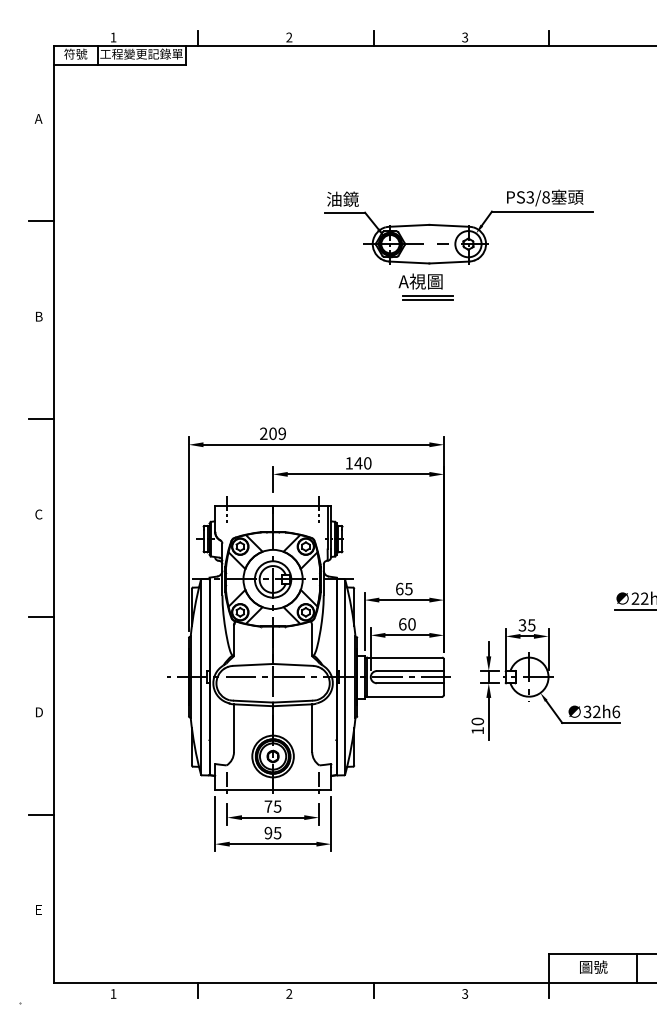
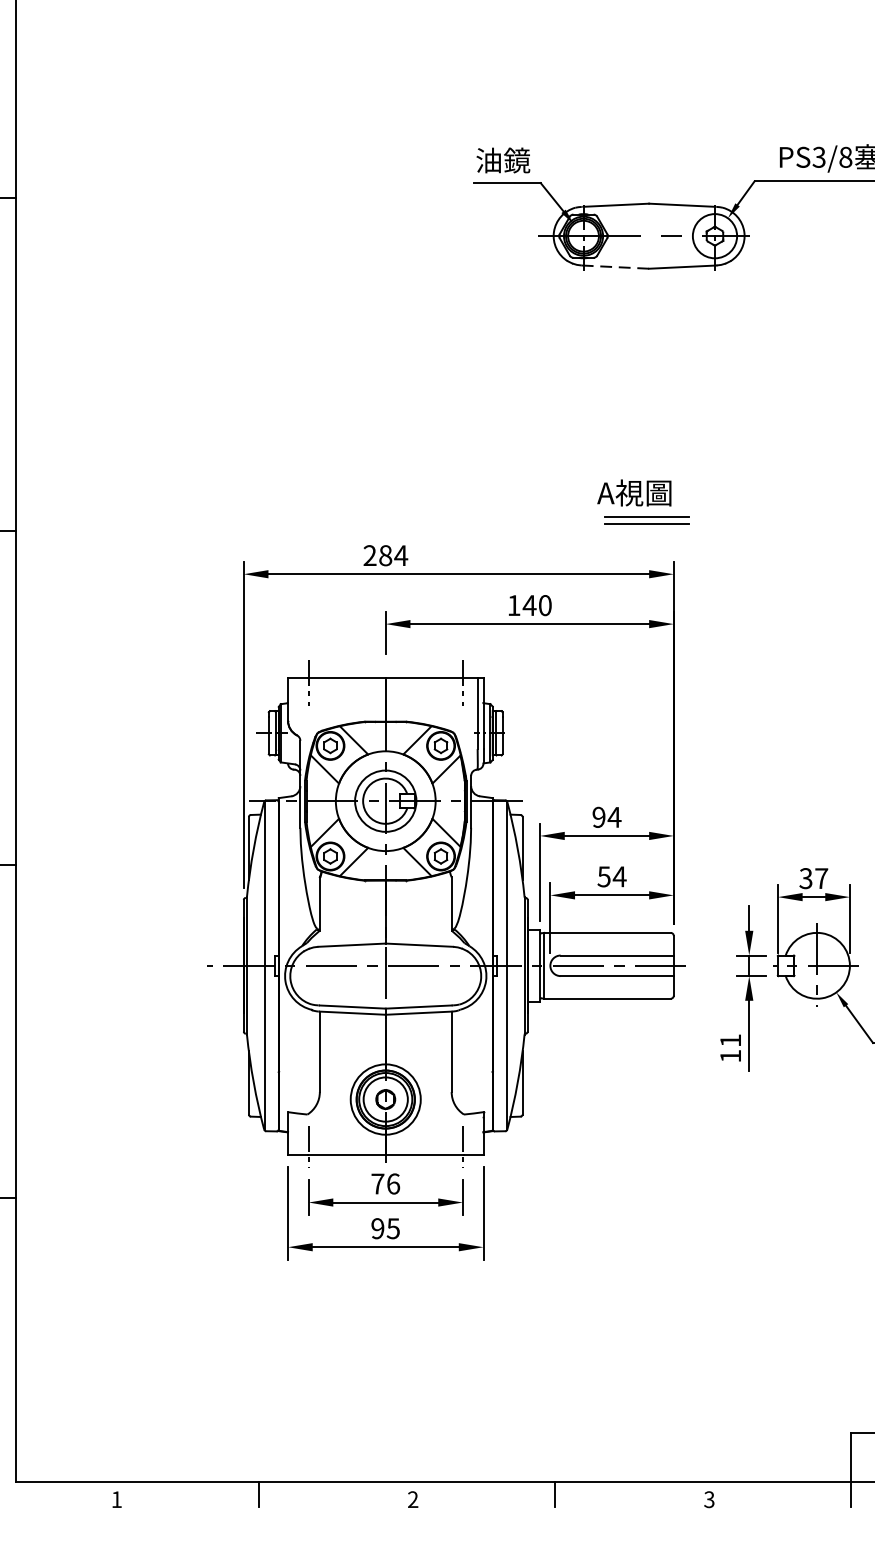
line: (409, 262) -> (615, 267), solid -> dashed
part: (425, 286) -> (642, 501), moved
text: (277, 433) -> (393, 555), 209 -> 284
text: (403, 588) -> (605, 816), 65 -> 94
text: (407, 624) -> (612, 877), 60 -> 54
text: (531, 625) -> (821, 878), 35 -> 37
text: (477, 721) -> (730, 1040), 10 -> 11
text: (277, 806) -> (393, 1183), 75 -> 76

